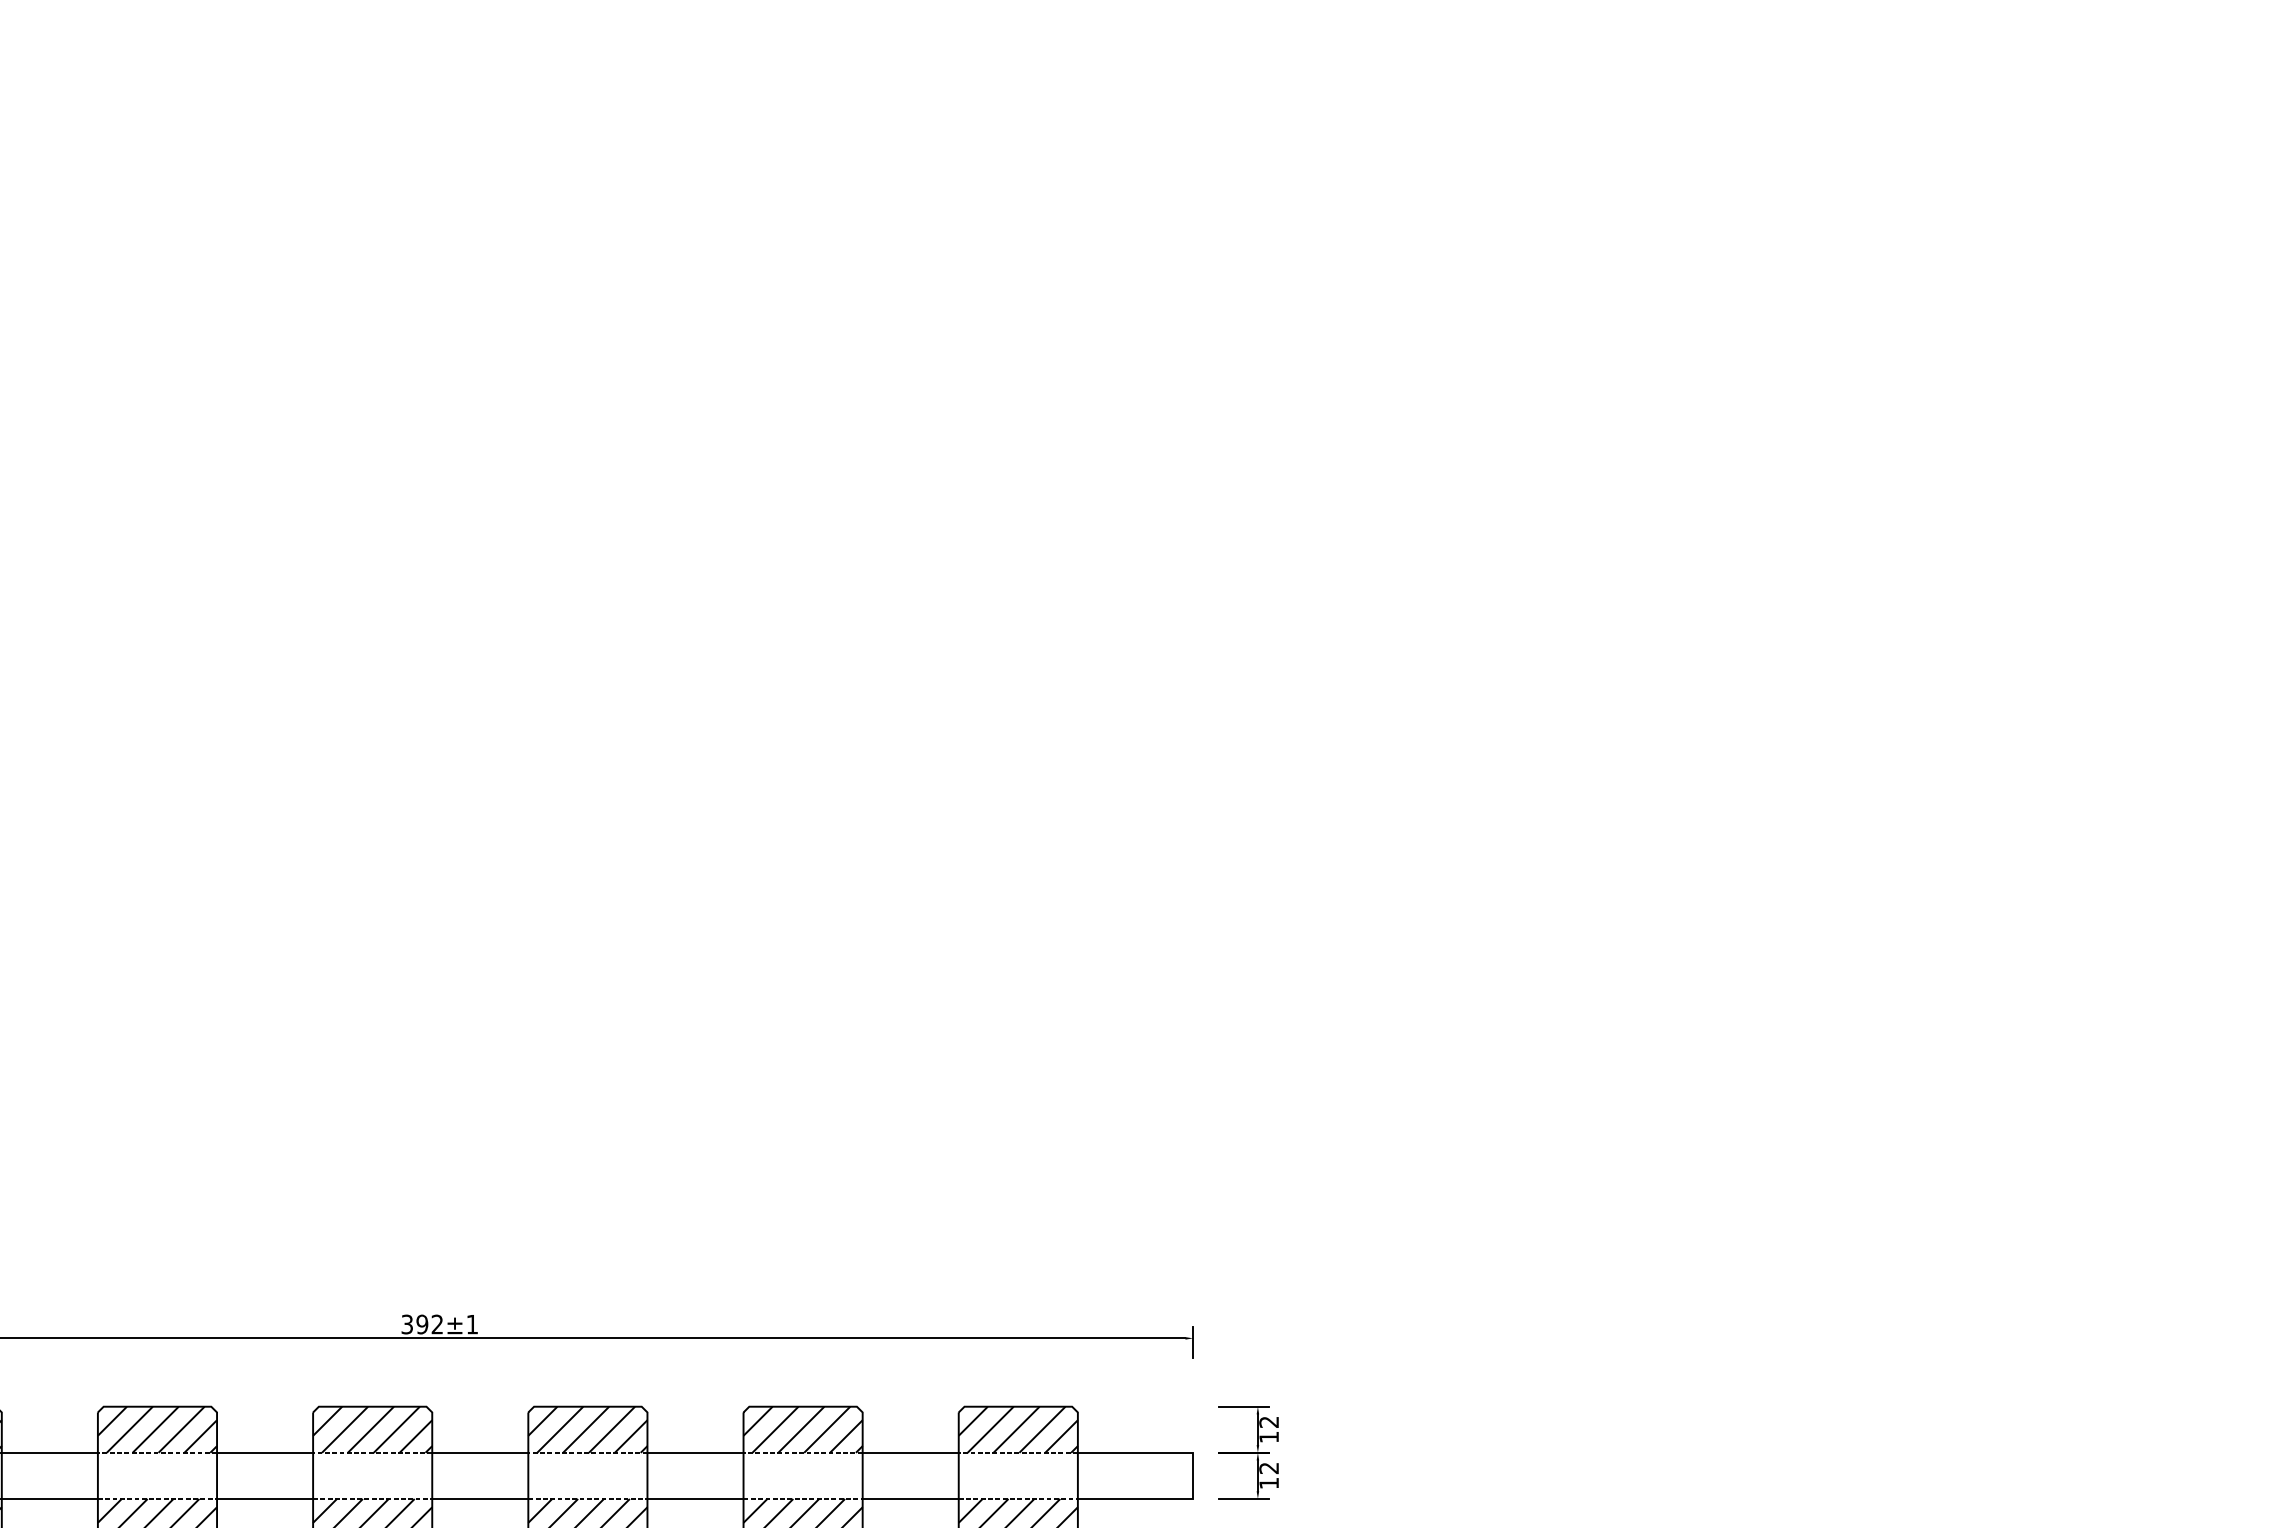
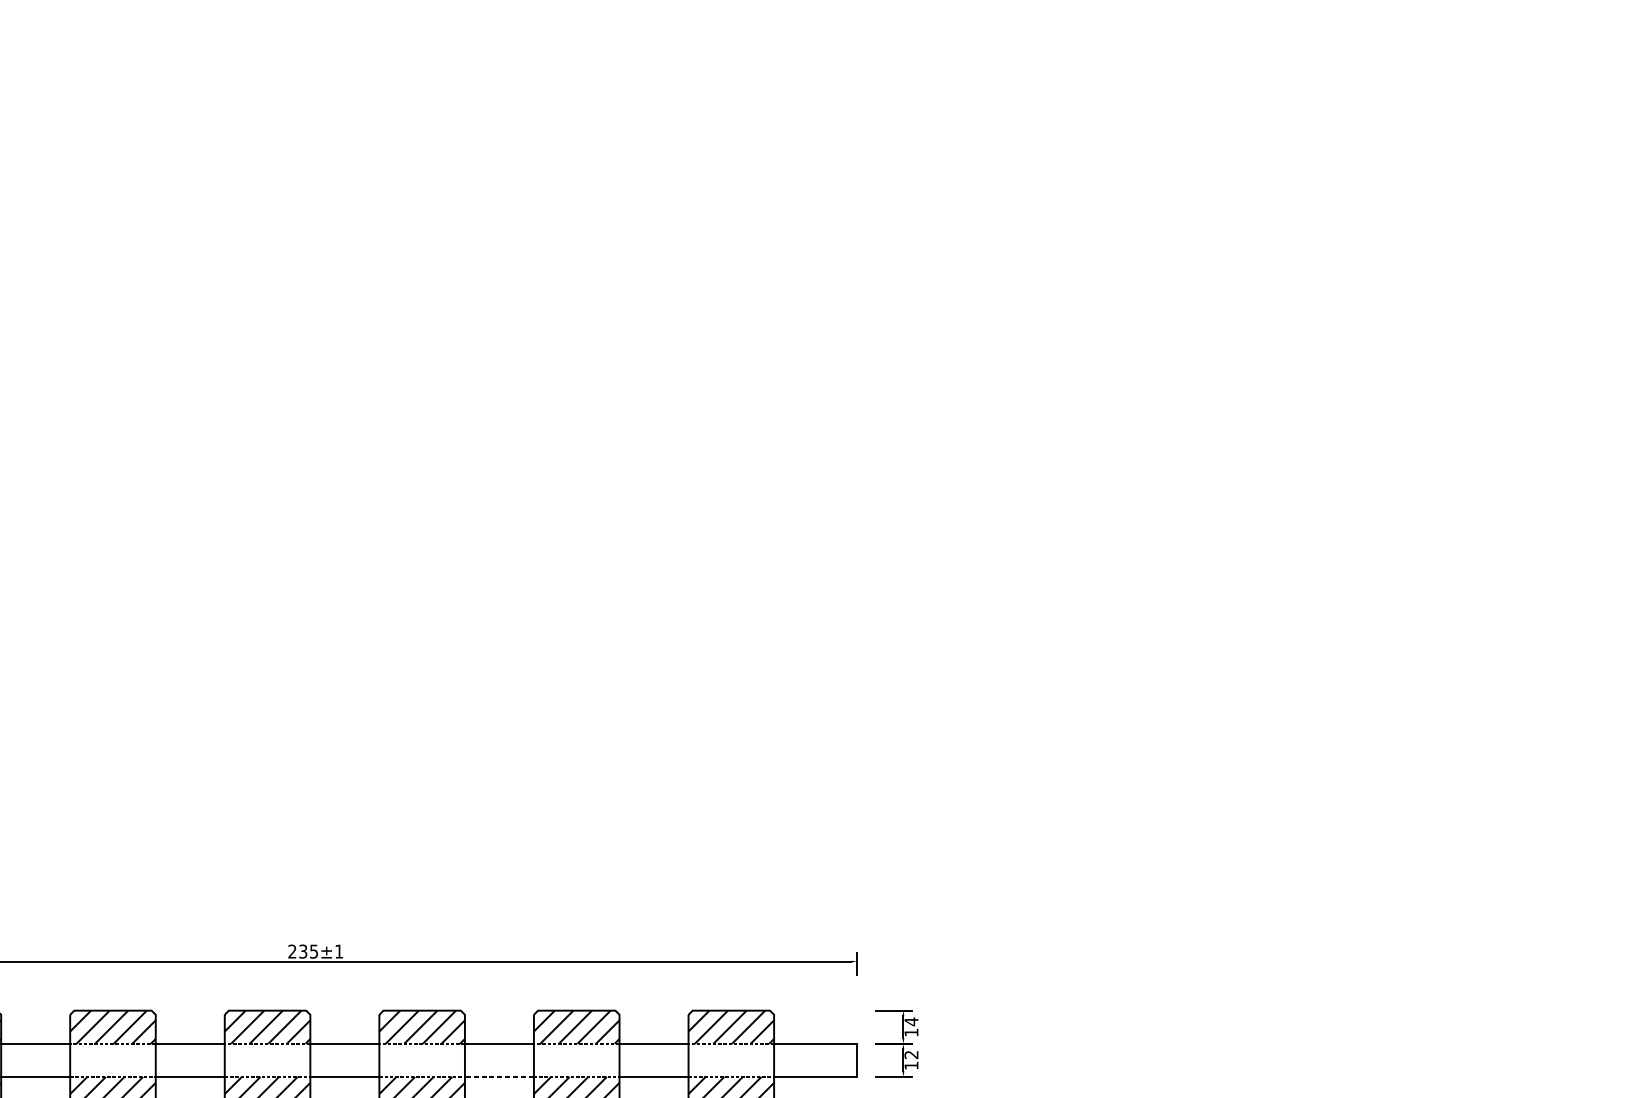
text: (421, 1324) -> (302, 951), 392±1 -> 235±1
text: (1268, 1422) -> (911, 1022), 12 -> 14
line: (695, 1498) -> (499, 1076), solid -> dashed

